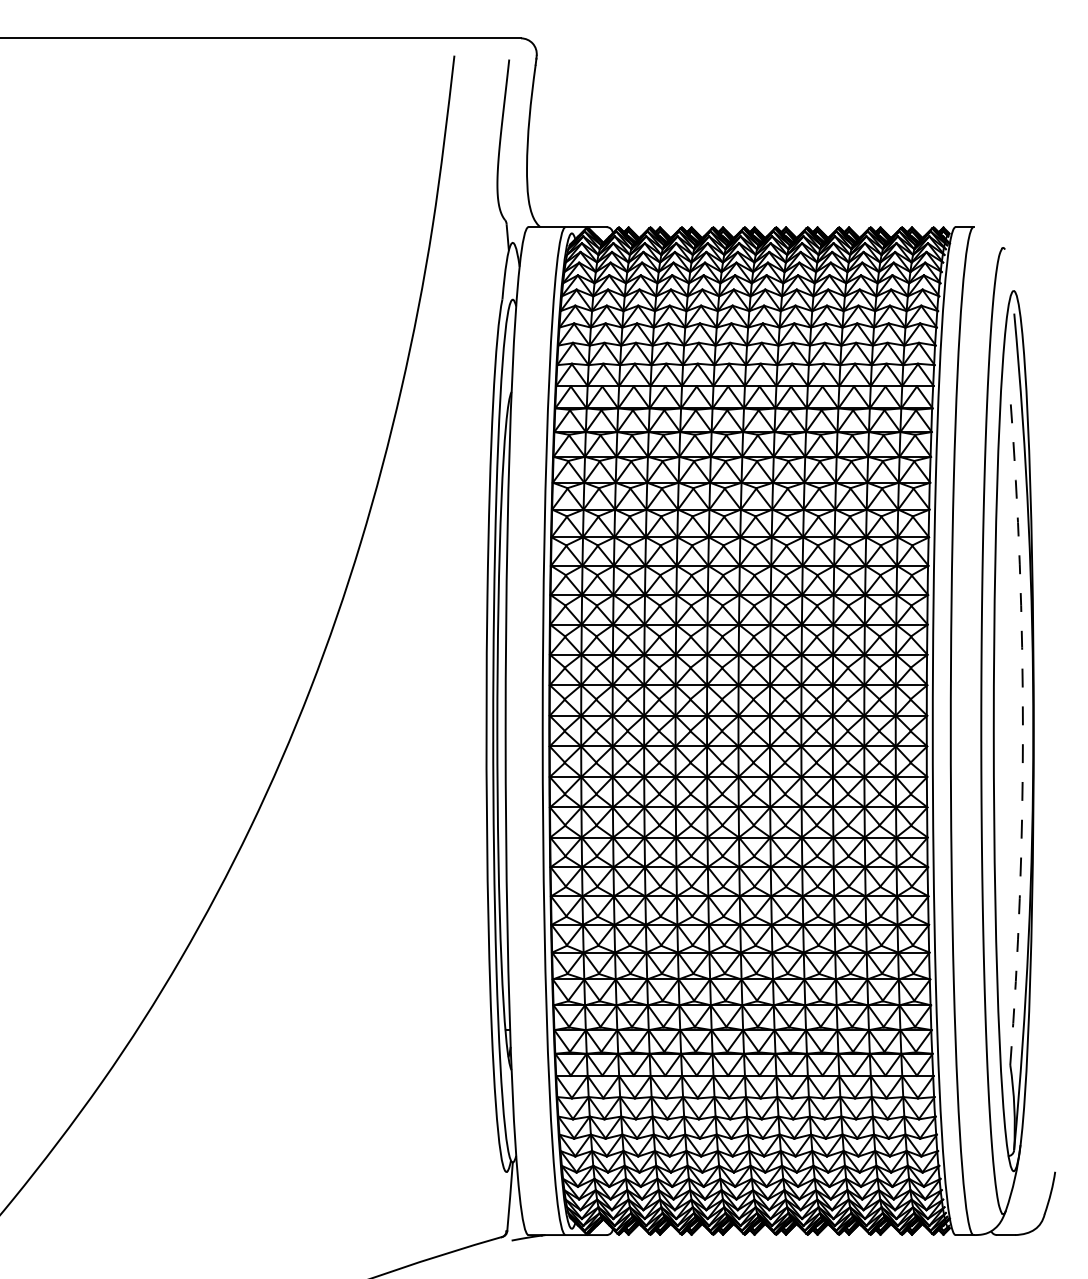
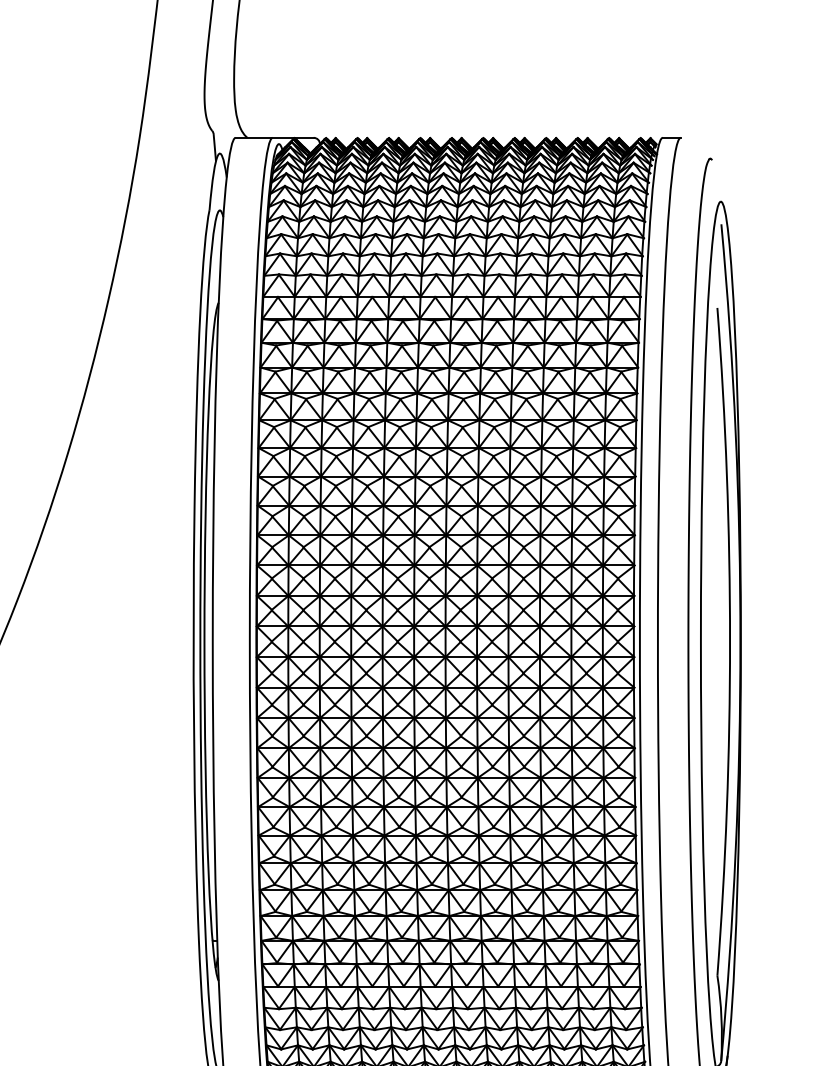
arc: (1022, 731) -> (729, 642), dashed -> solid

